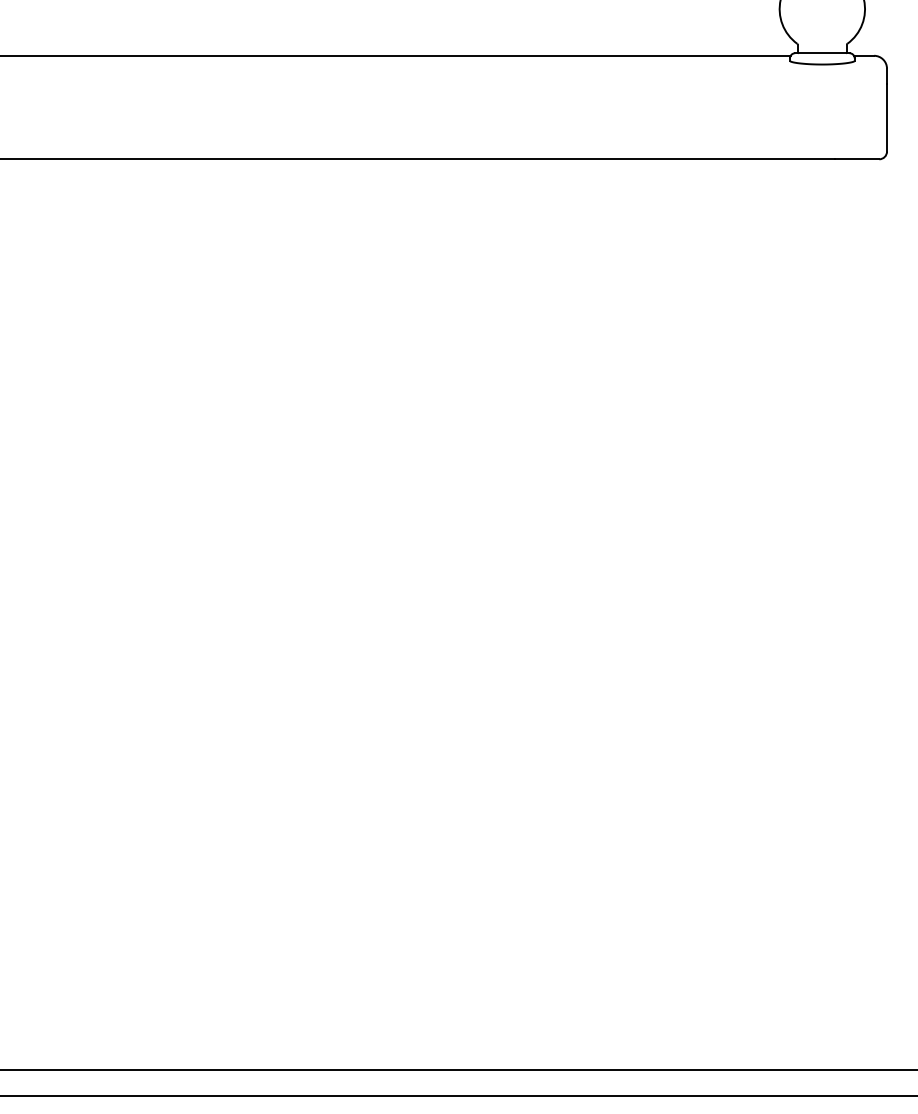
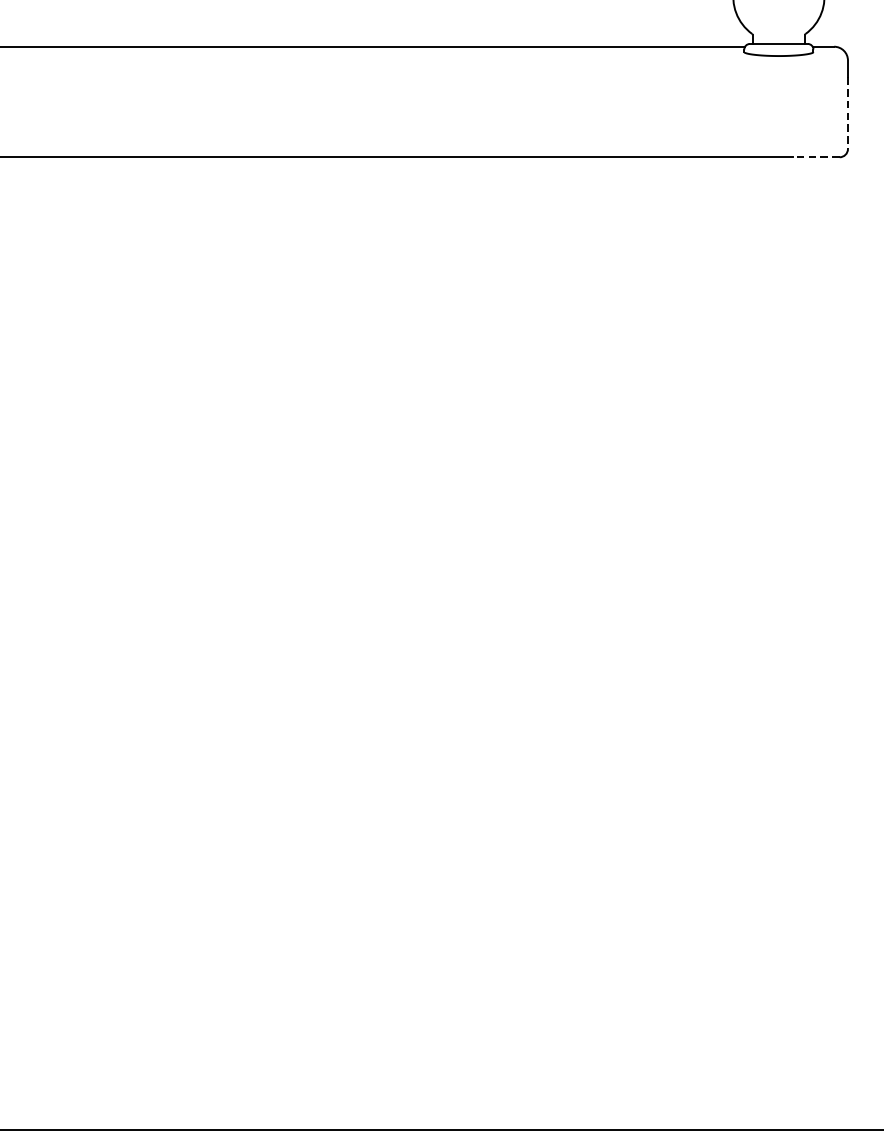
line: (887, 118) -> (848, 113), solid -> dashed
line: (857, 159) -> (816, 157), solid -> dashed

